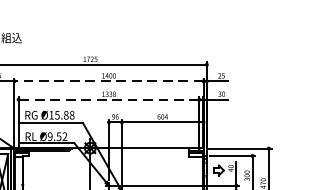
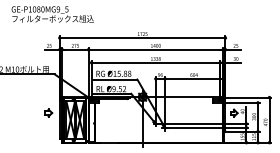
line: (108, 80) -> (155, 49), dashed -> solid
line: (108, 99) -> (155, 62), dashed -> solid

